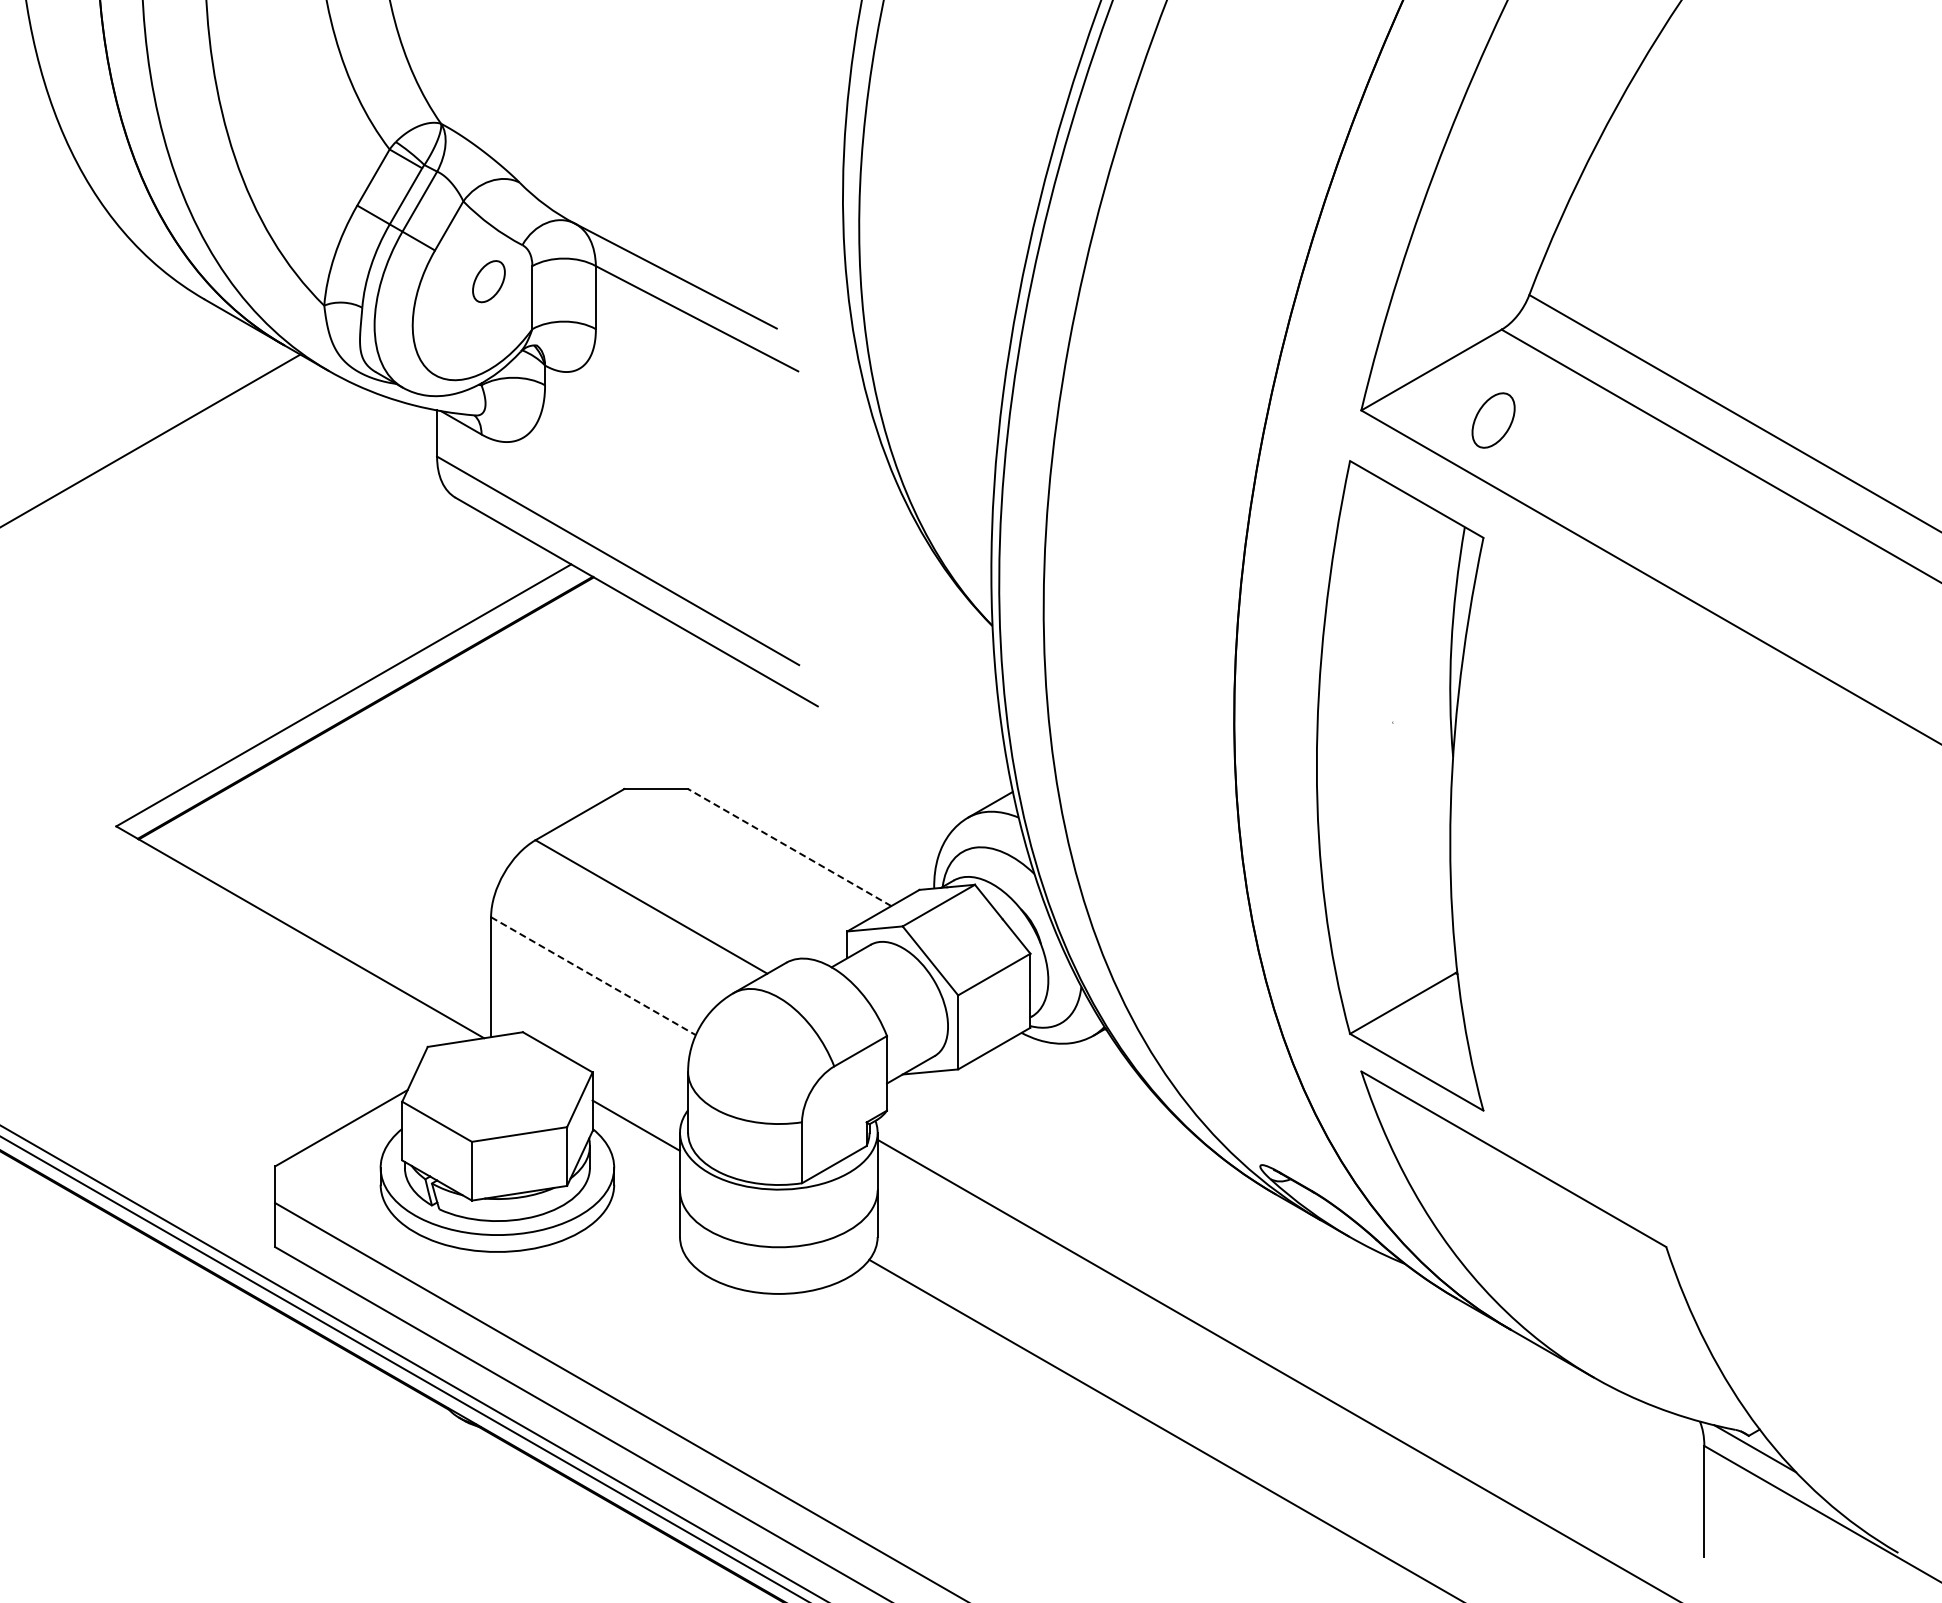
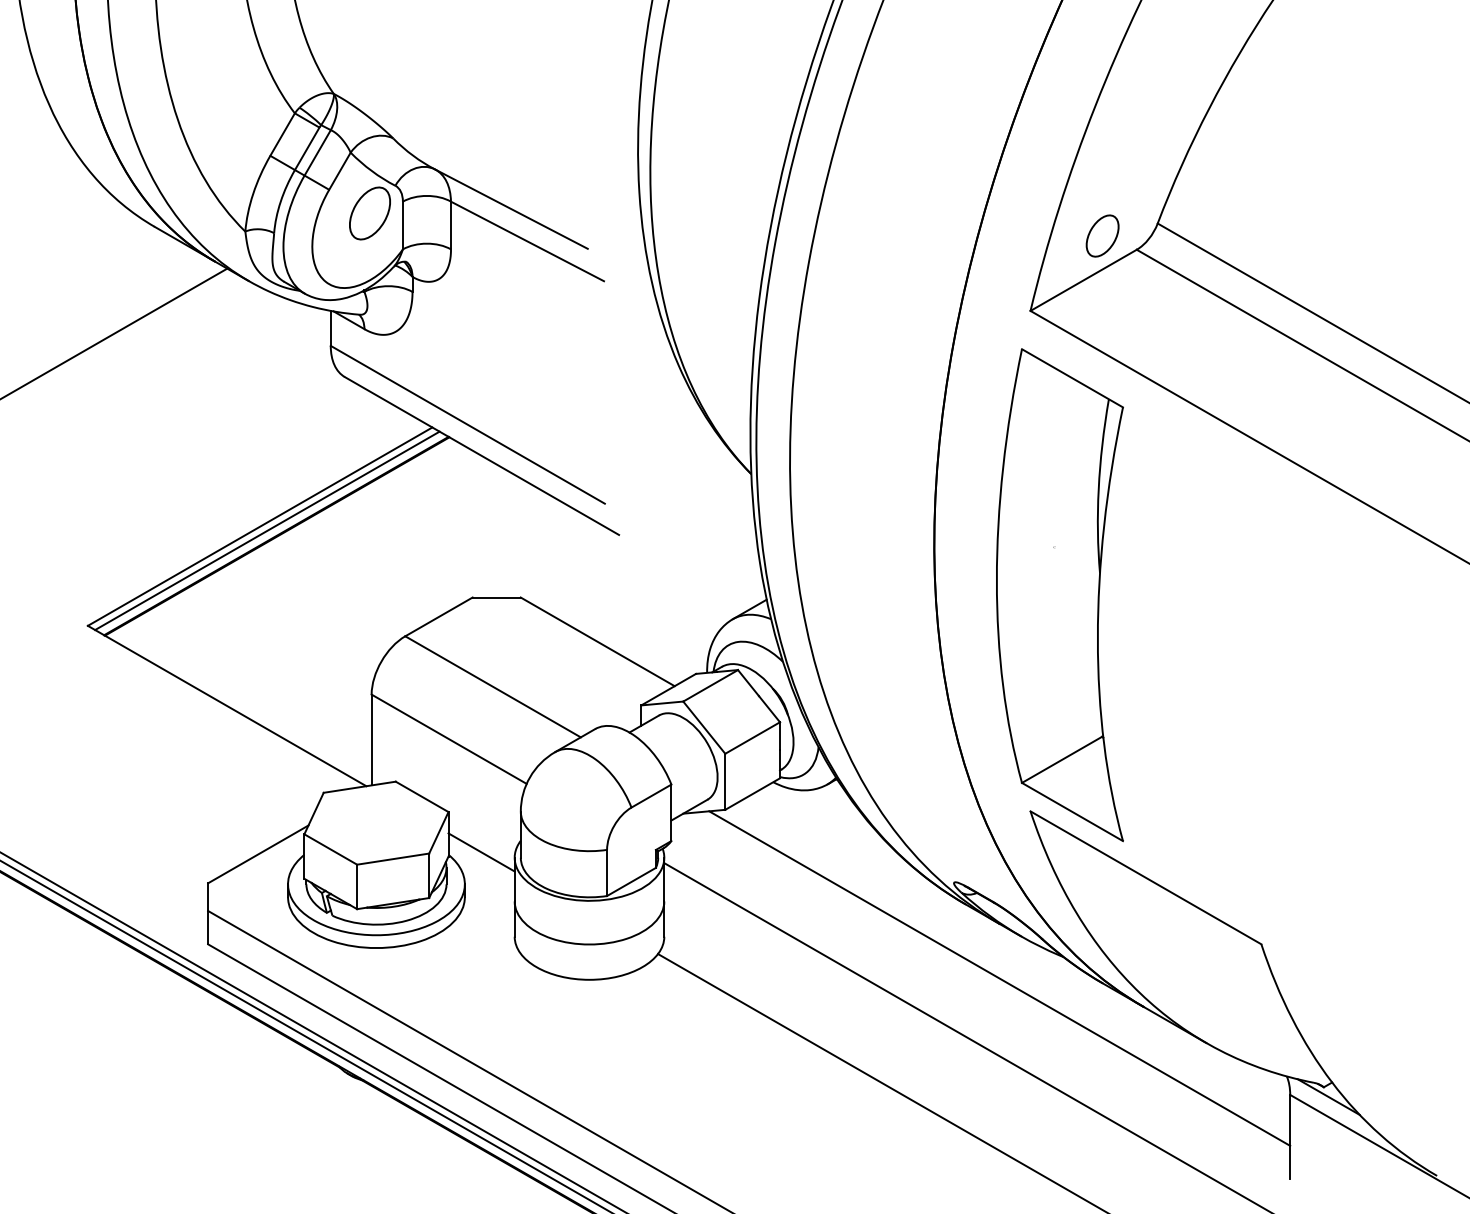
part: (488, 281) -> (369, 213), size x1.67
part: (1493, 420) -> (1102, 236), moved
line: (352, 700) -> (266, 530), added
line: (789, 847) -> (597, 641), dashed -> solid
line: (593, 976) -> (449, 739), dashed -> solid
line: (1320, 1292) -> (999, 978), added

